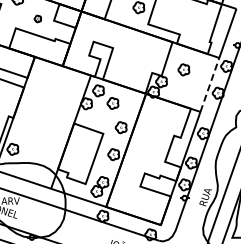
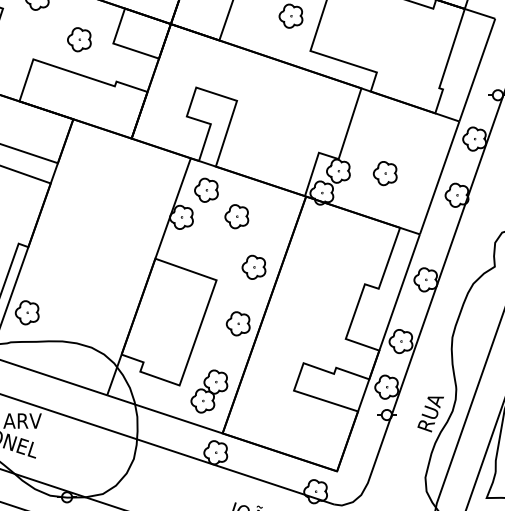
part: (37, 18) -> (78, 38), size x1.67
part: (183, 69) -> (384, 172), moved
line: (209, 84) -> (438, 176), dashed -> solid

